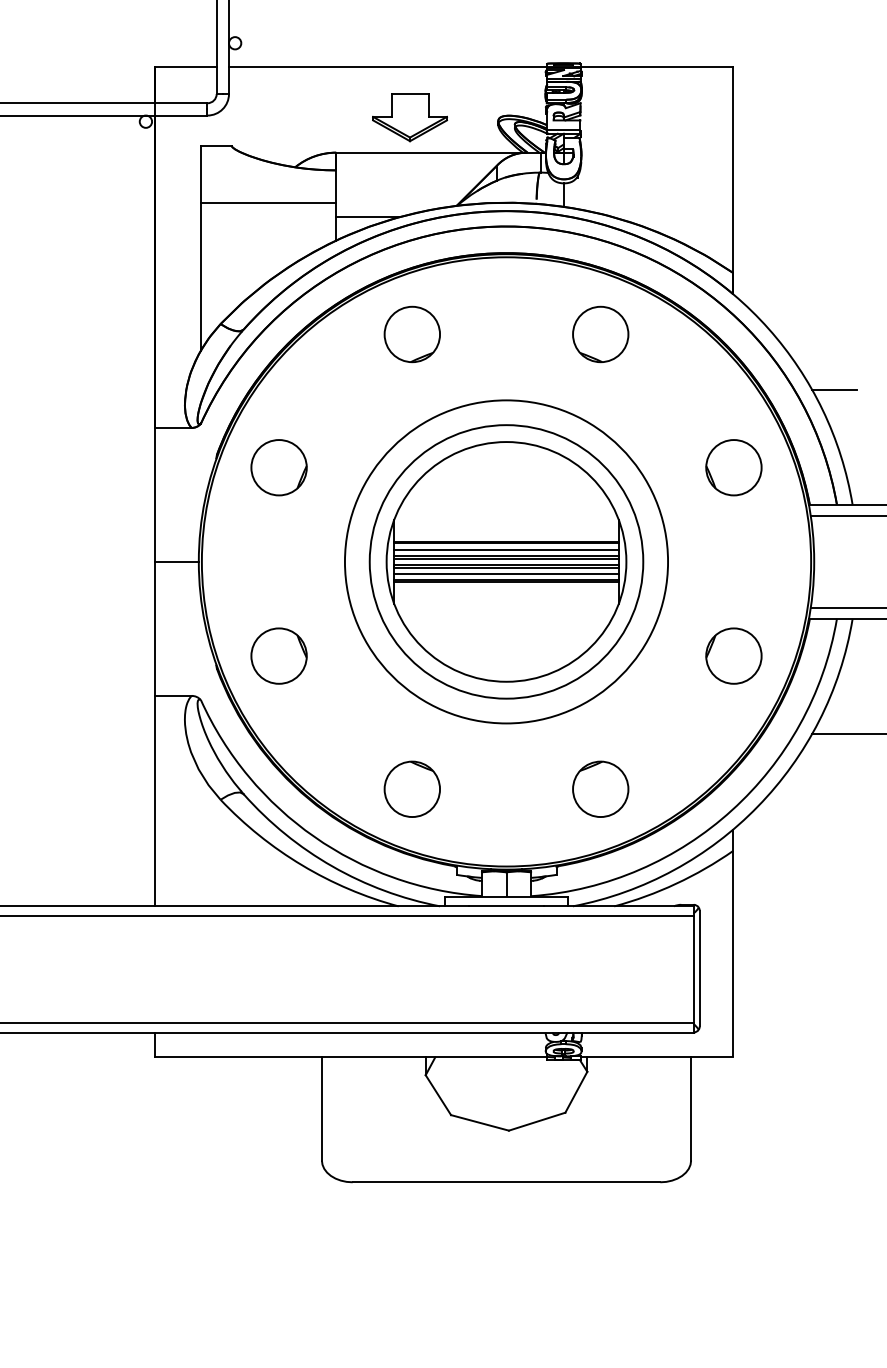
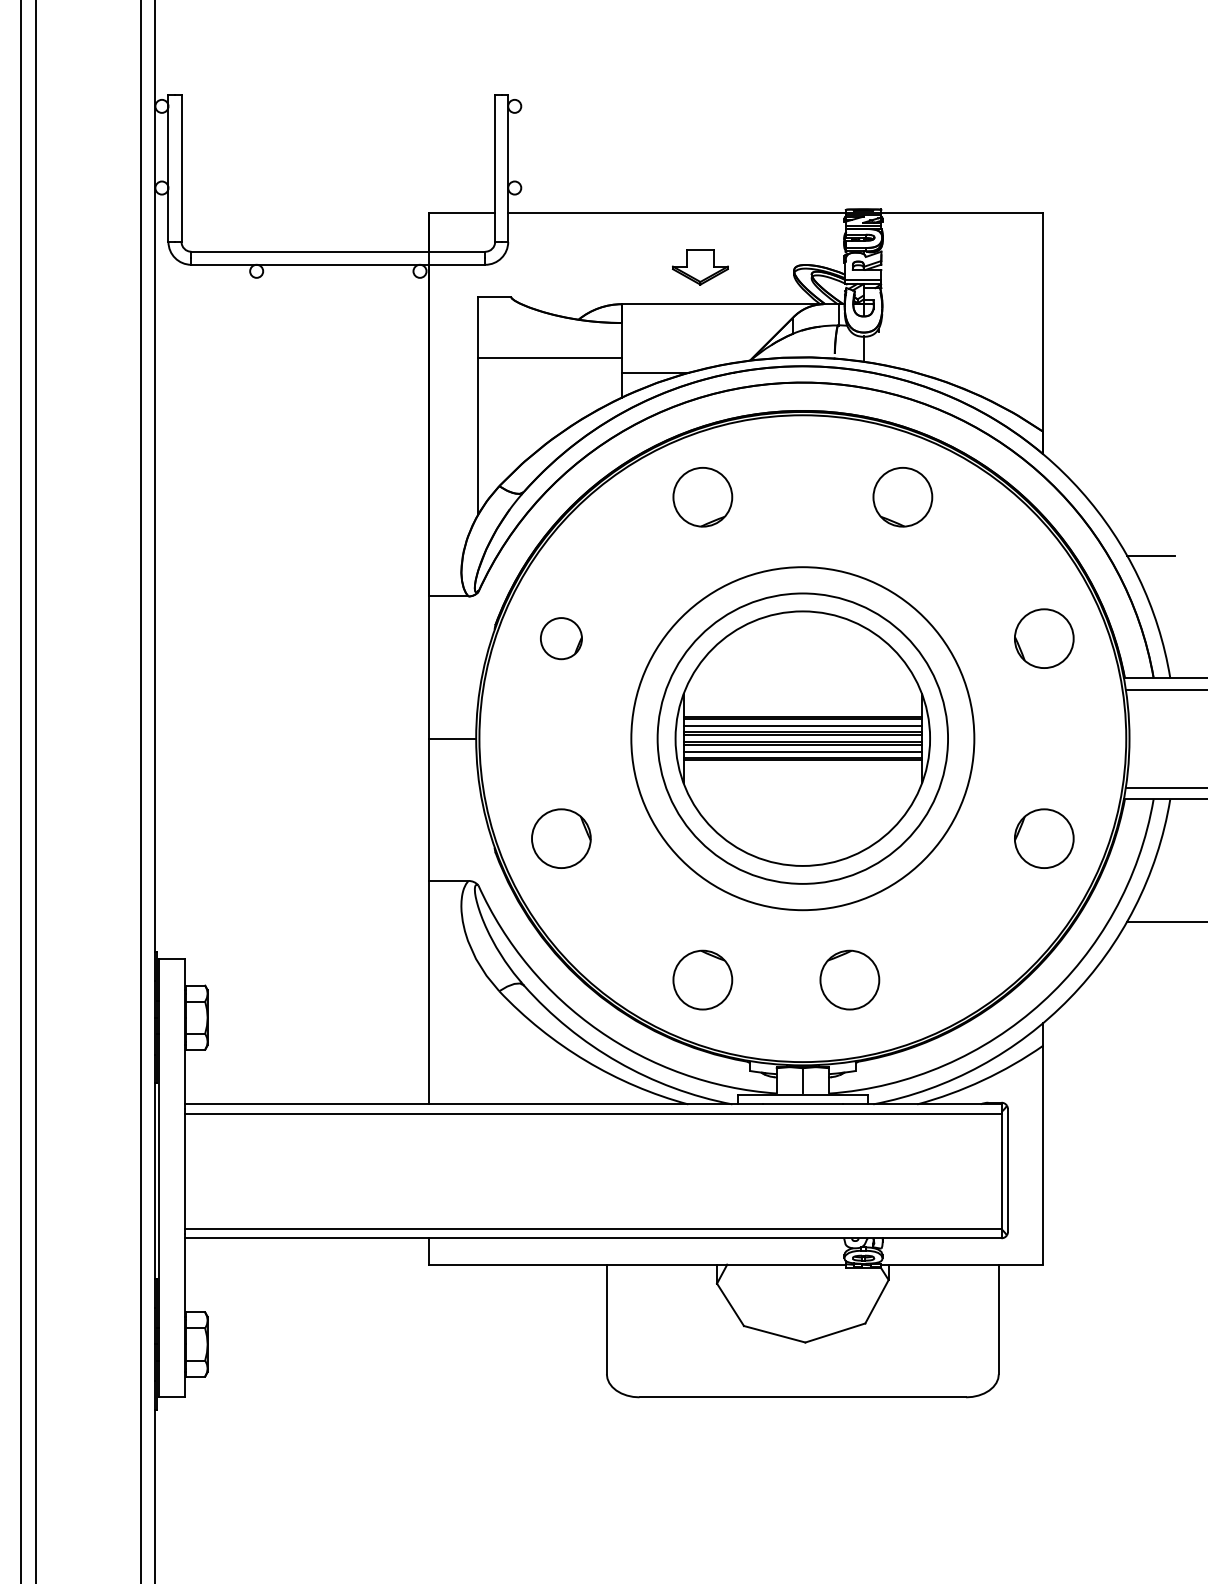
part: (410, 118) -> (700, 267), size x0.7
part: (279, 467) -> (561, 638), size x0.7
part: (600, 788) -> (849, 979), moved

